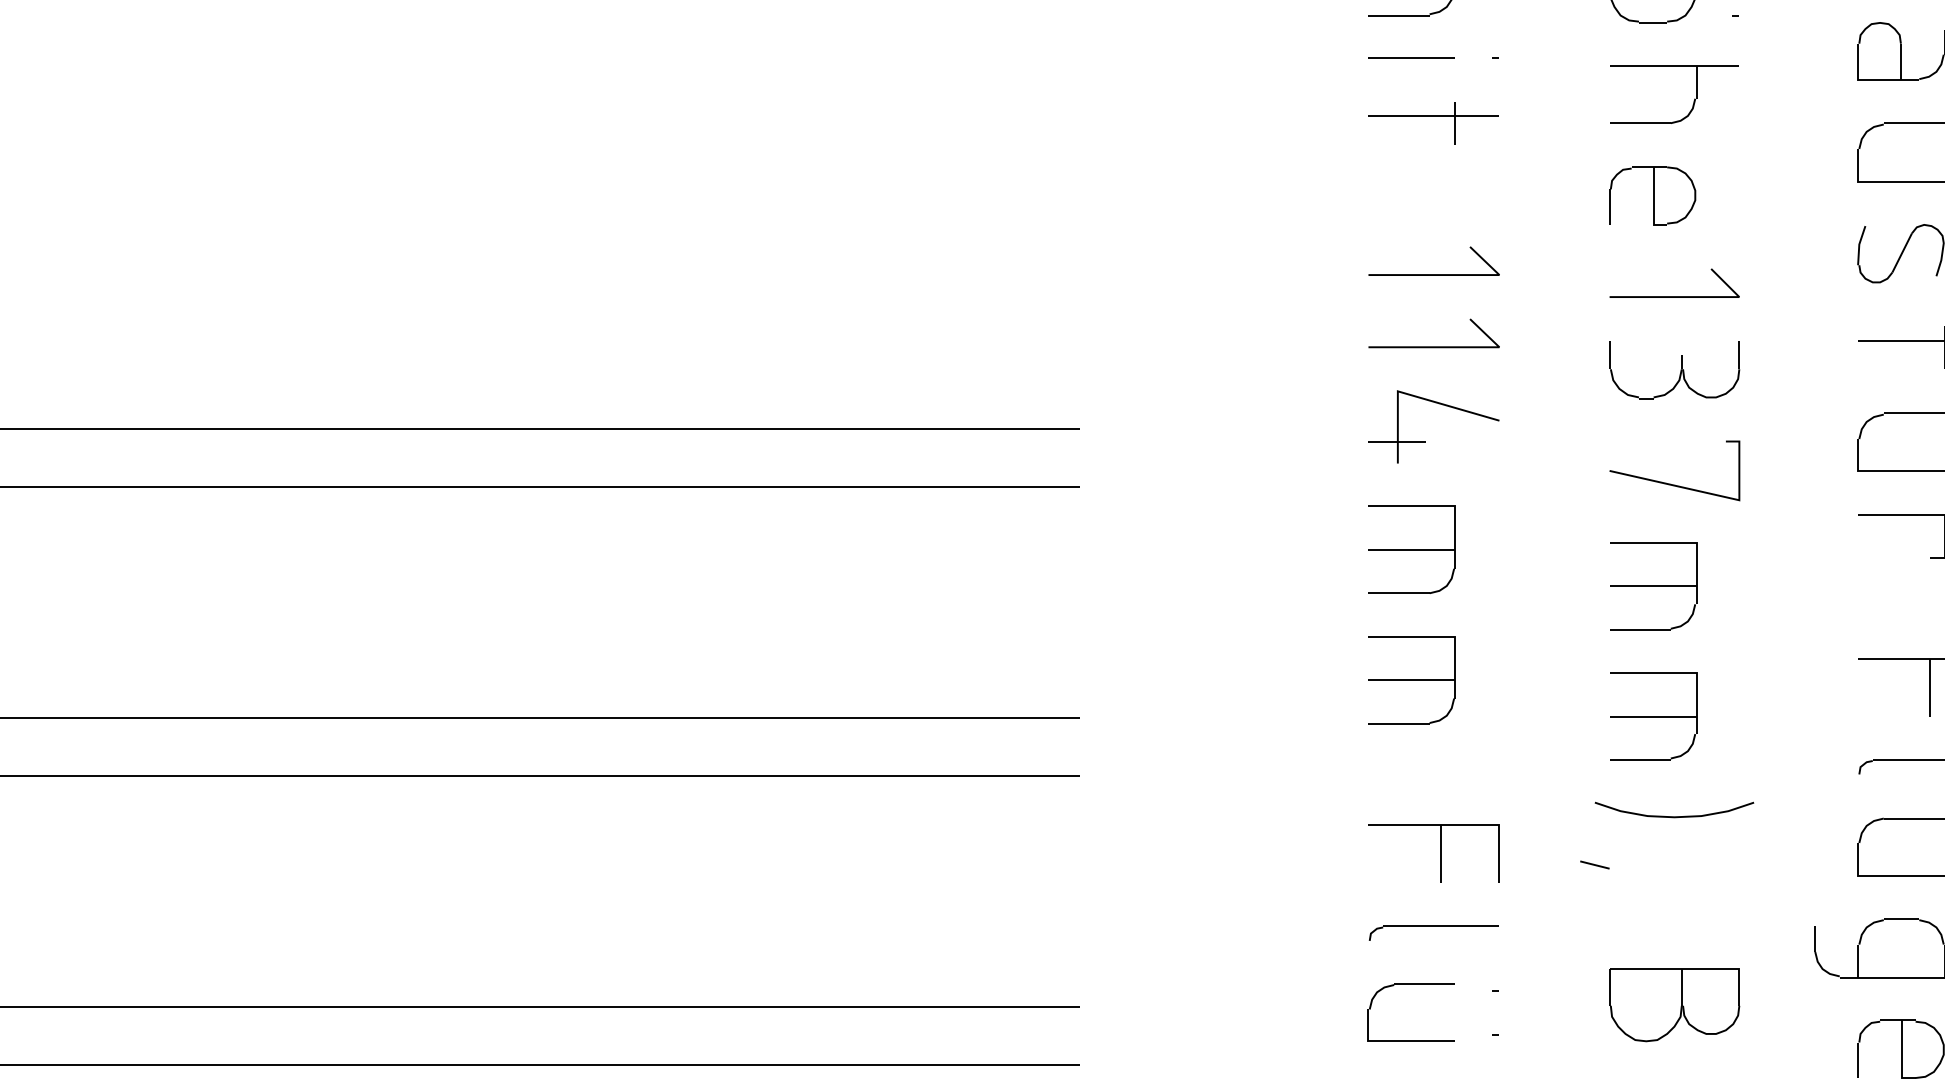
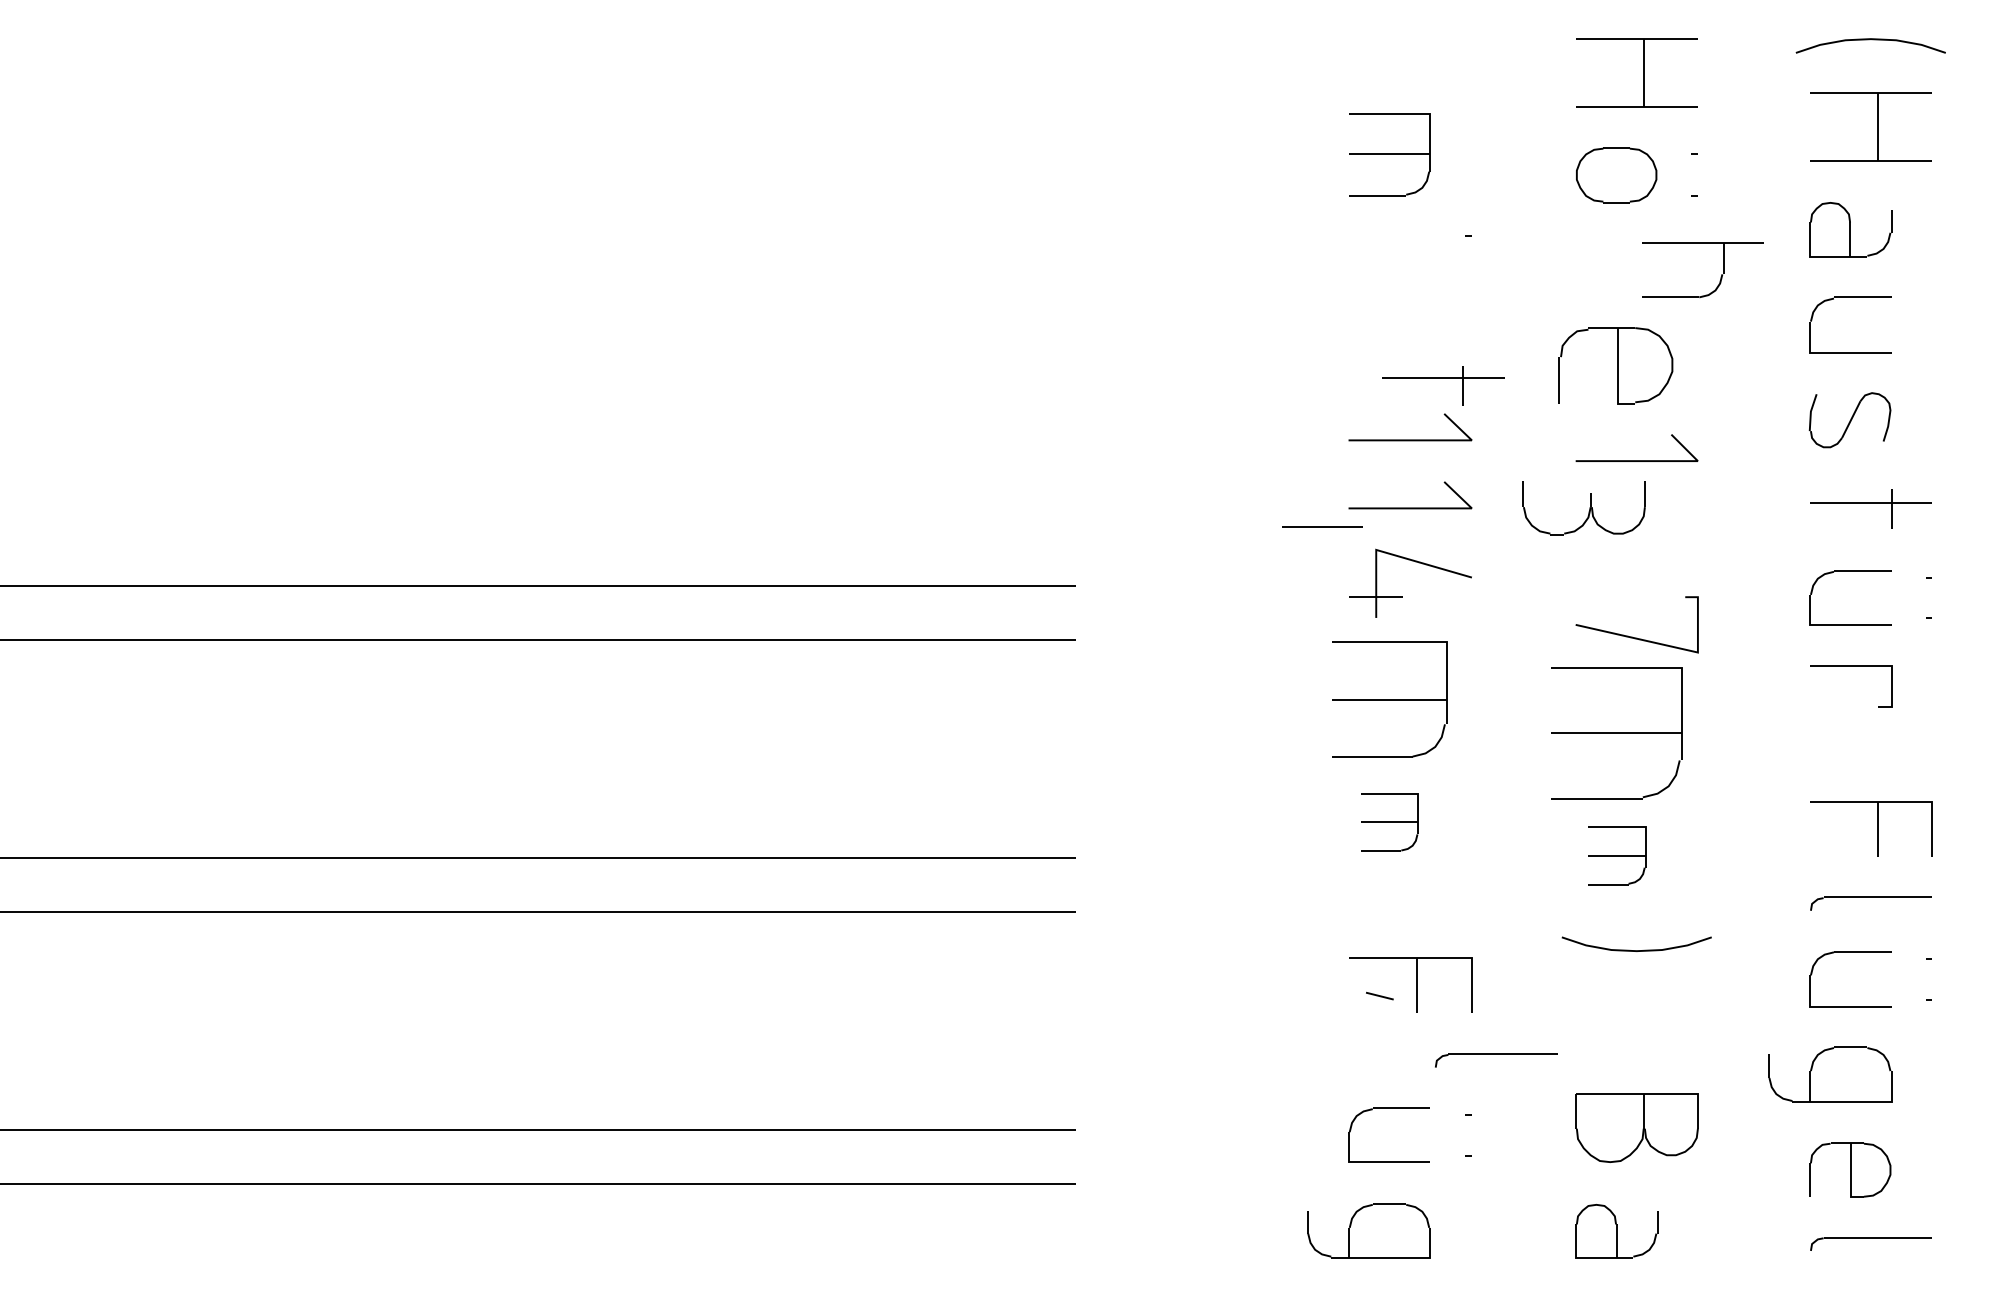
line: (1411, 57) -> (1322, 526), moved
part: (1693, 102) -> (1720, 277), moved
part: (1434, 115) -> (1443, 378), moved
part: (1652, 195) -> (1616, 365), size x1.4
part: (1674, 370) -> (1583, 508), moved
part: (1411, 549) -> (1389, 698), size x1.4
part: (1653, 586) -> (1617, 733), size x1.6
part: (1411, 680) -> (1389, 822), size x0.7
part: (1653, 715) -> (1617, 855), size x0.7
line: (1594, 864) -> (1379, 995), moved
part: (1434, 933) -> (1496, 1060), moved

